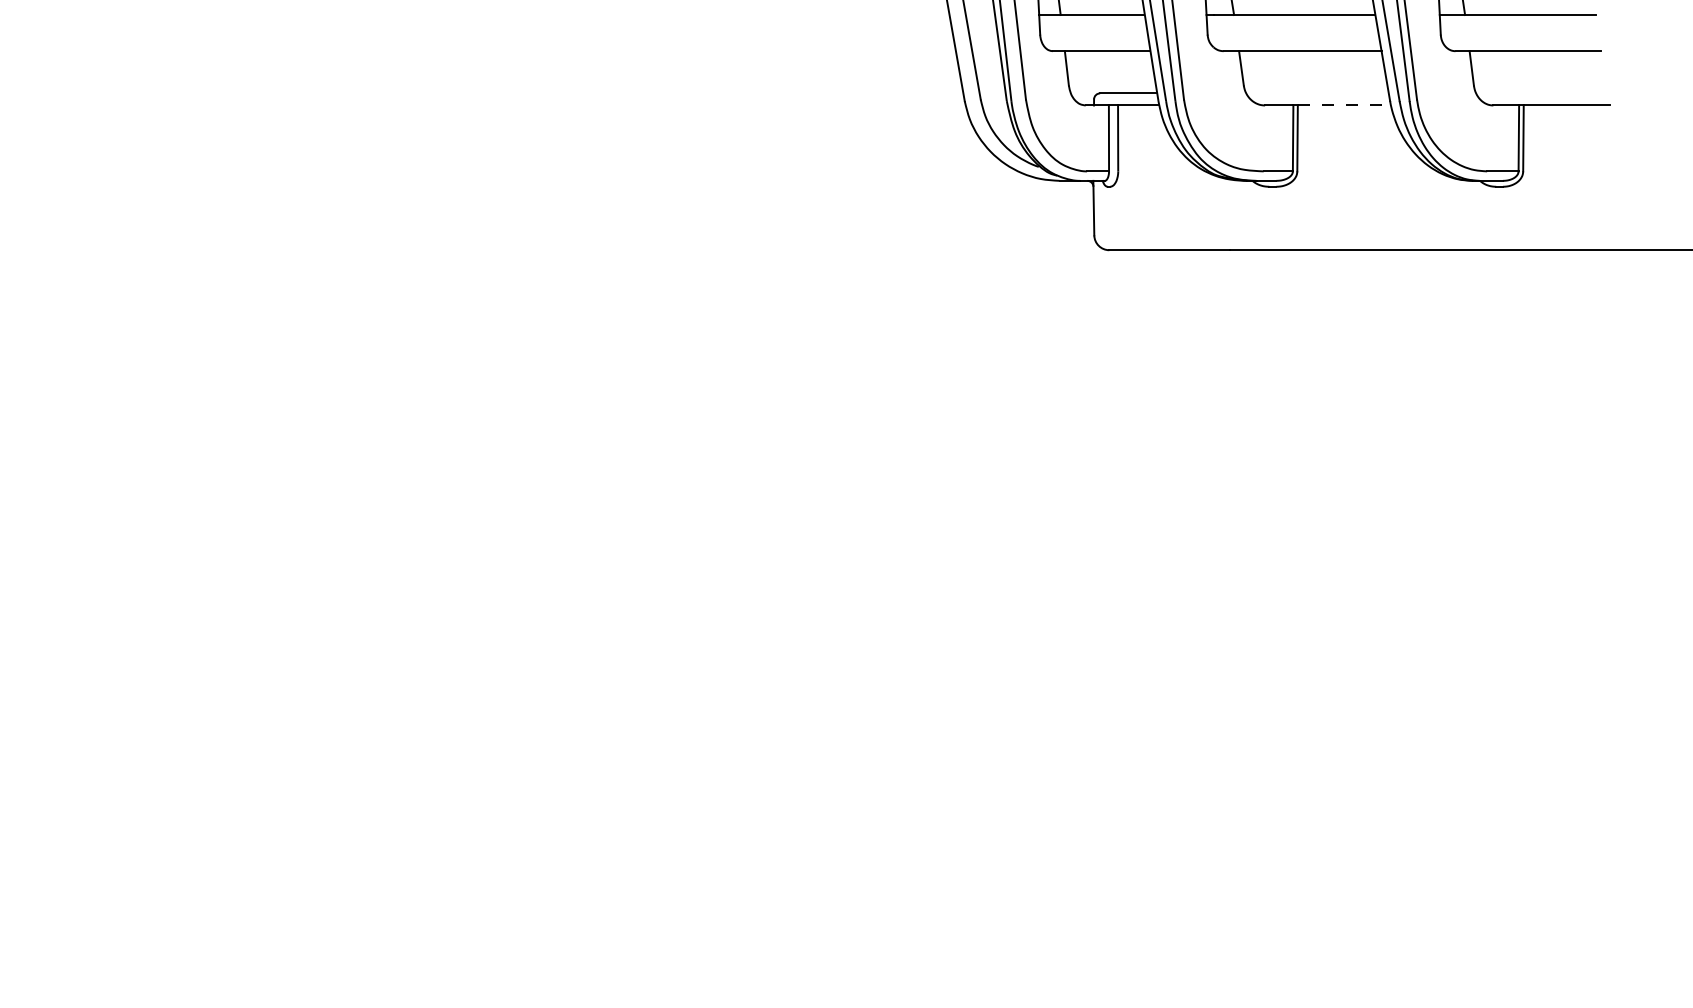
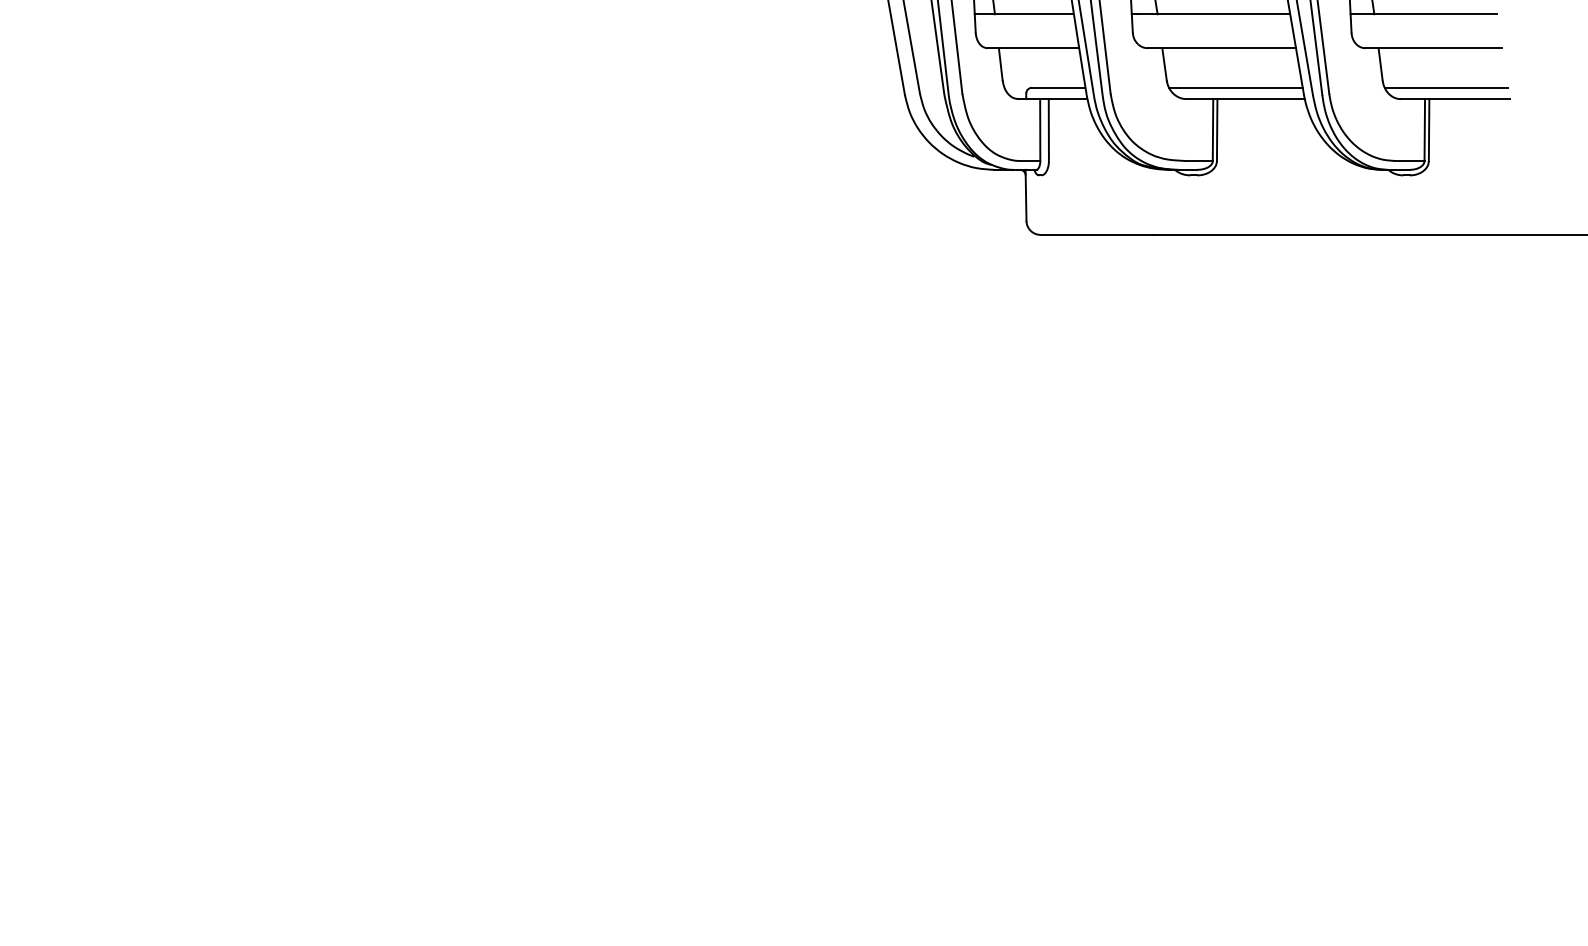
line: (1317, 93) -> (1235, 87), added
line: (1541, 93) -> (1446, 87), added
line: (1344, 105) -> (1261, 99), dashed -> solid

